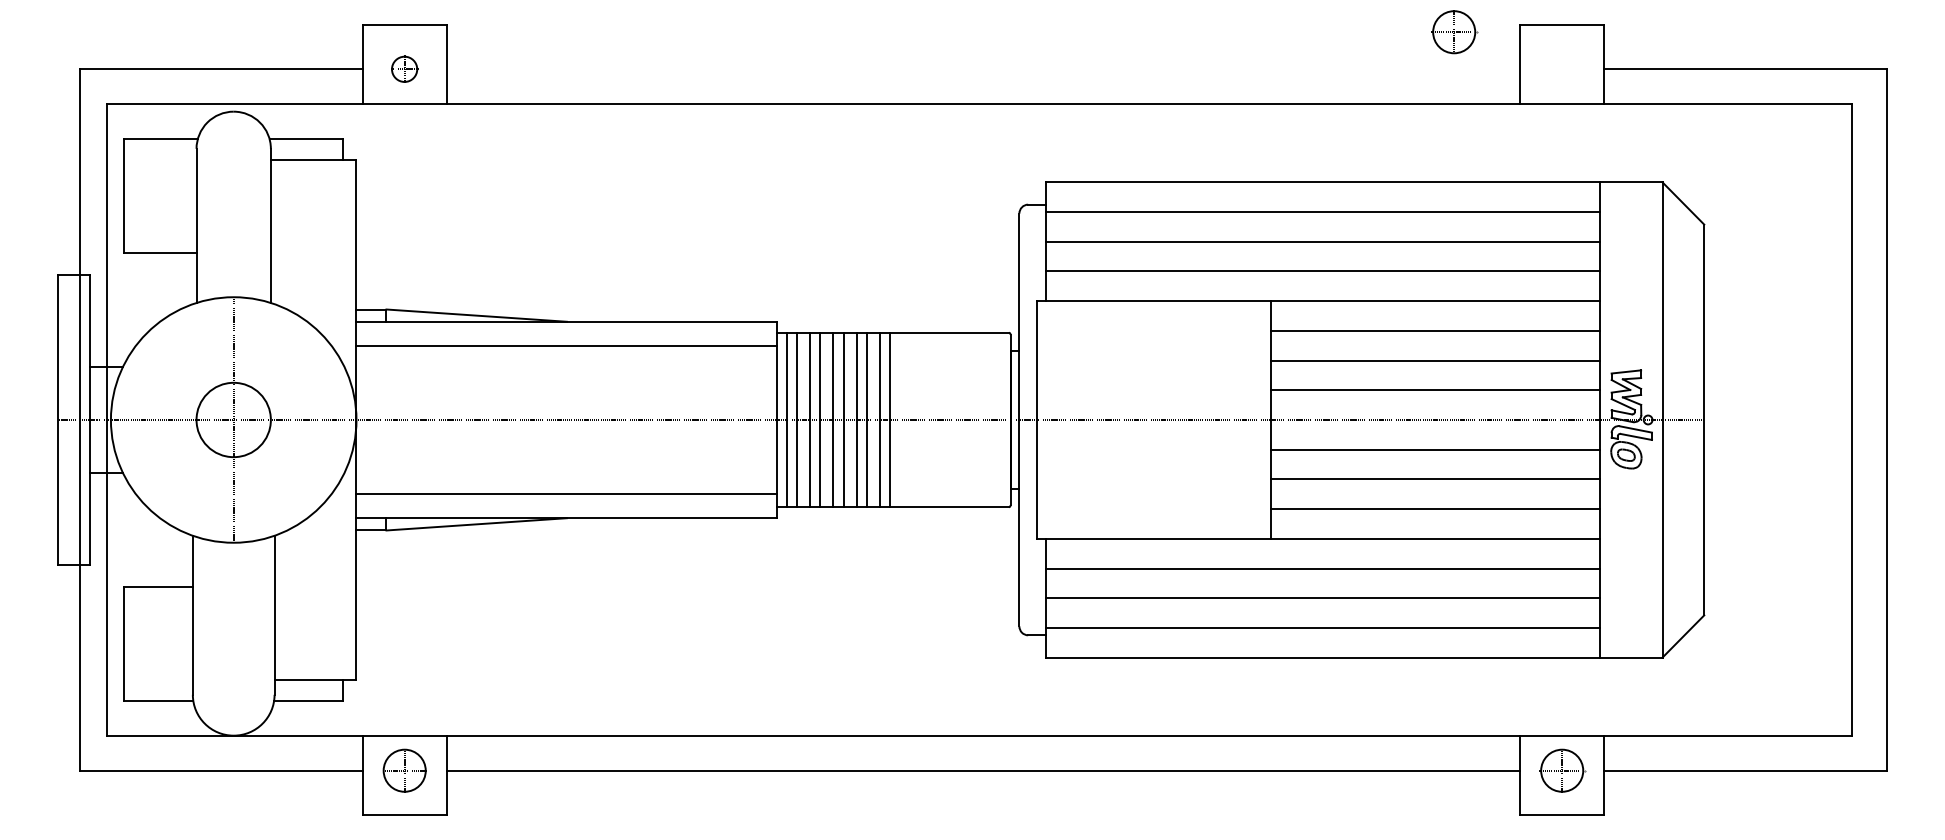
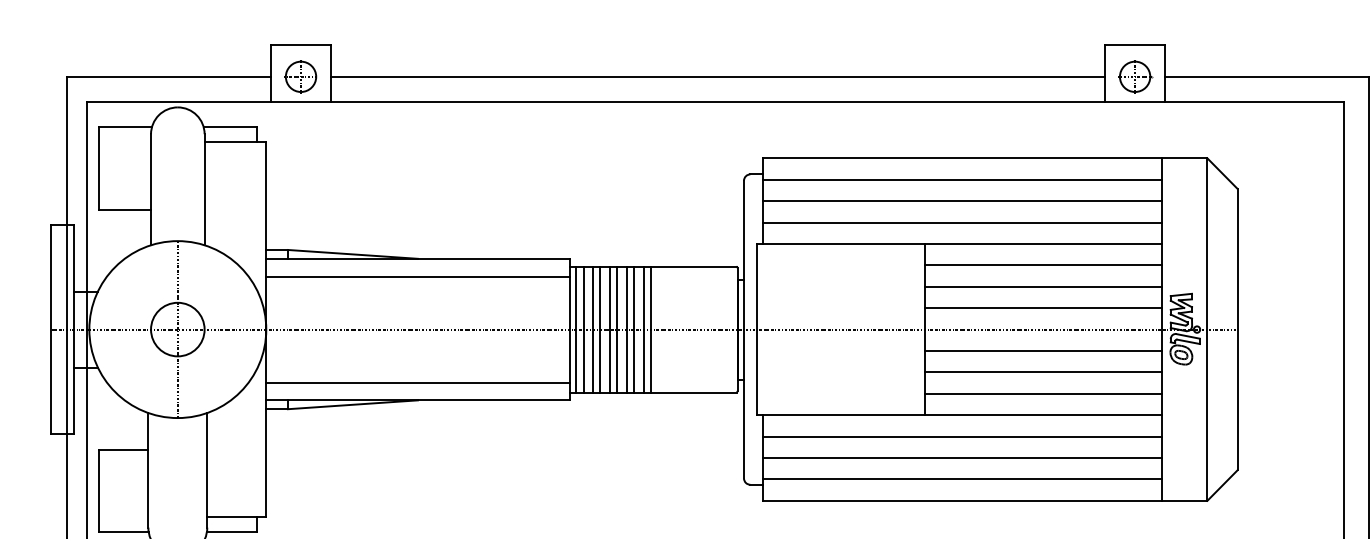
part: (1454, 32) -> (1135, 77), moved
part: (404, 69) -> (300, 77), size x1.67
line: (983, 69) -> (718, 77), added

